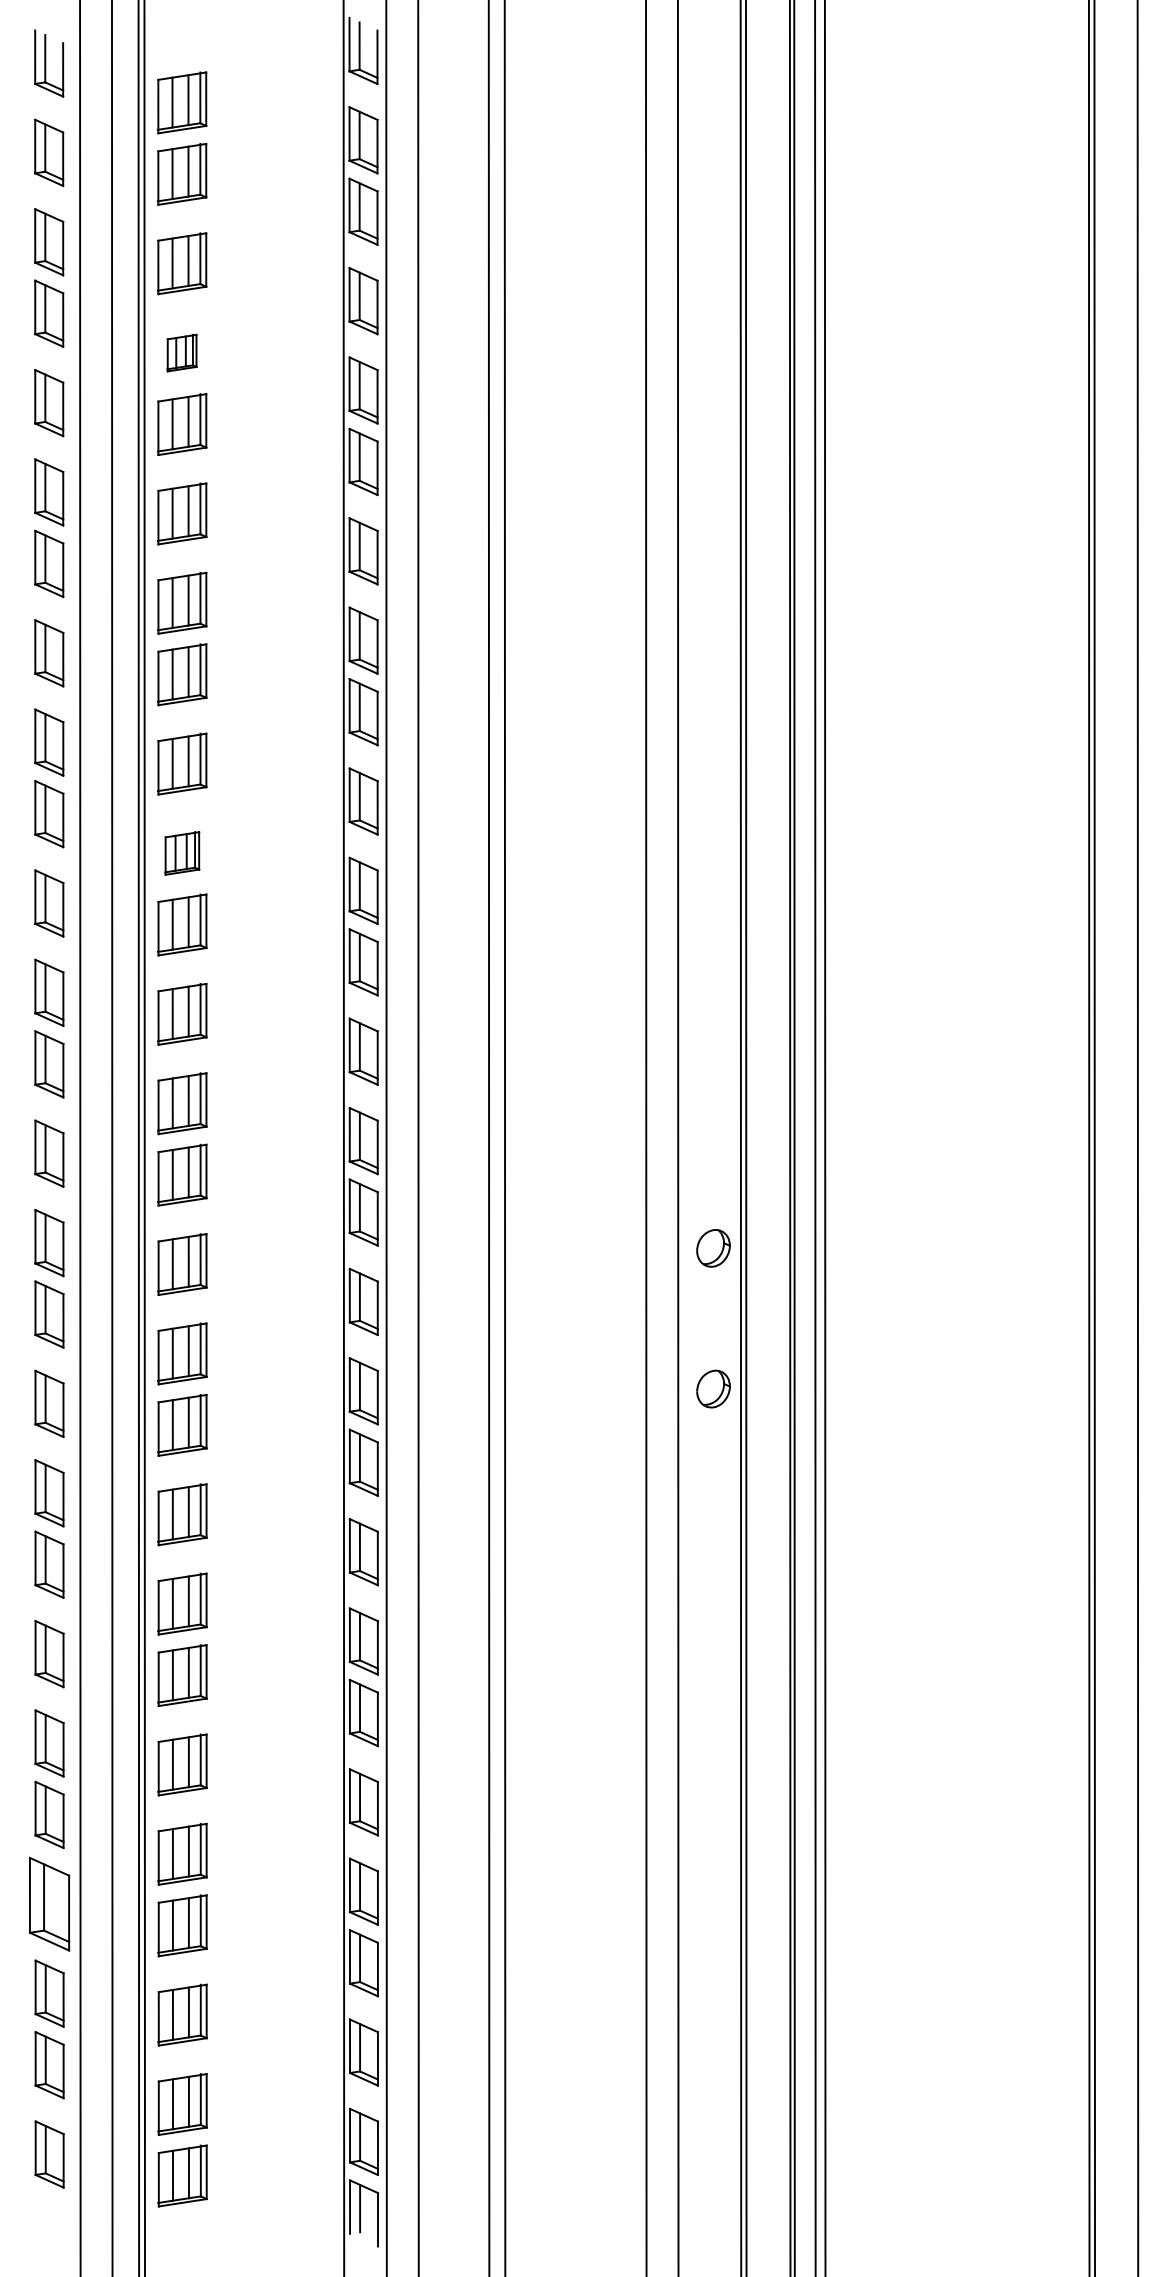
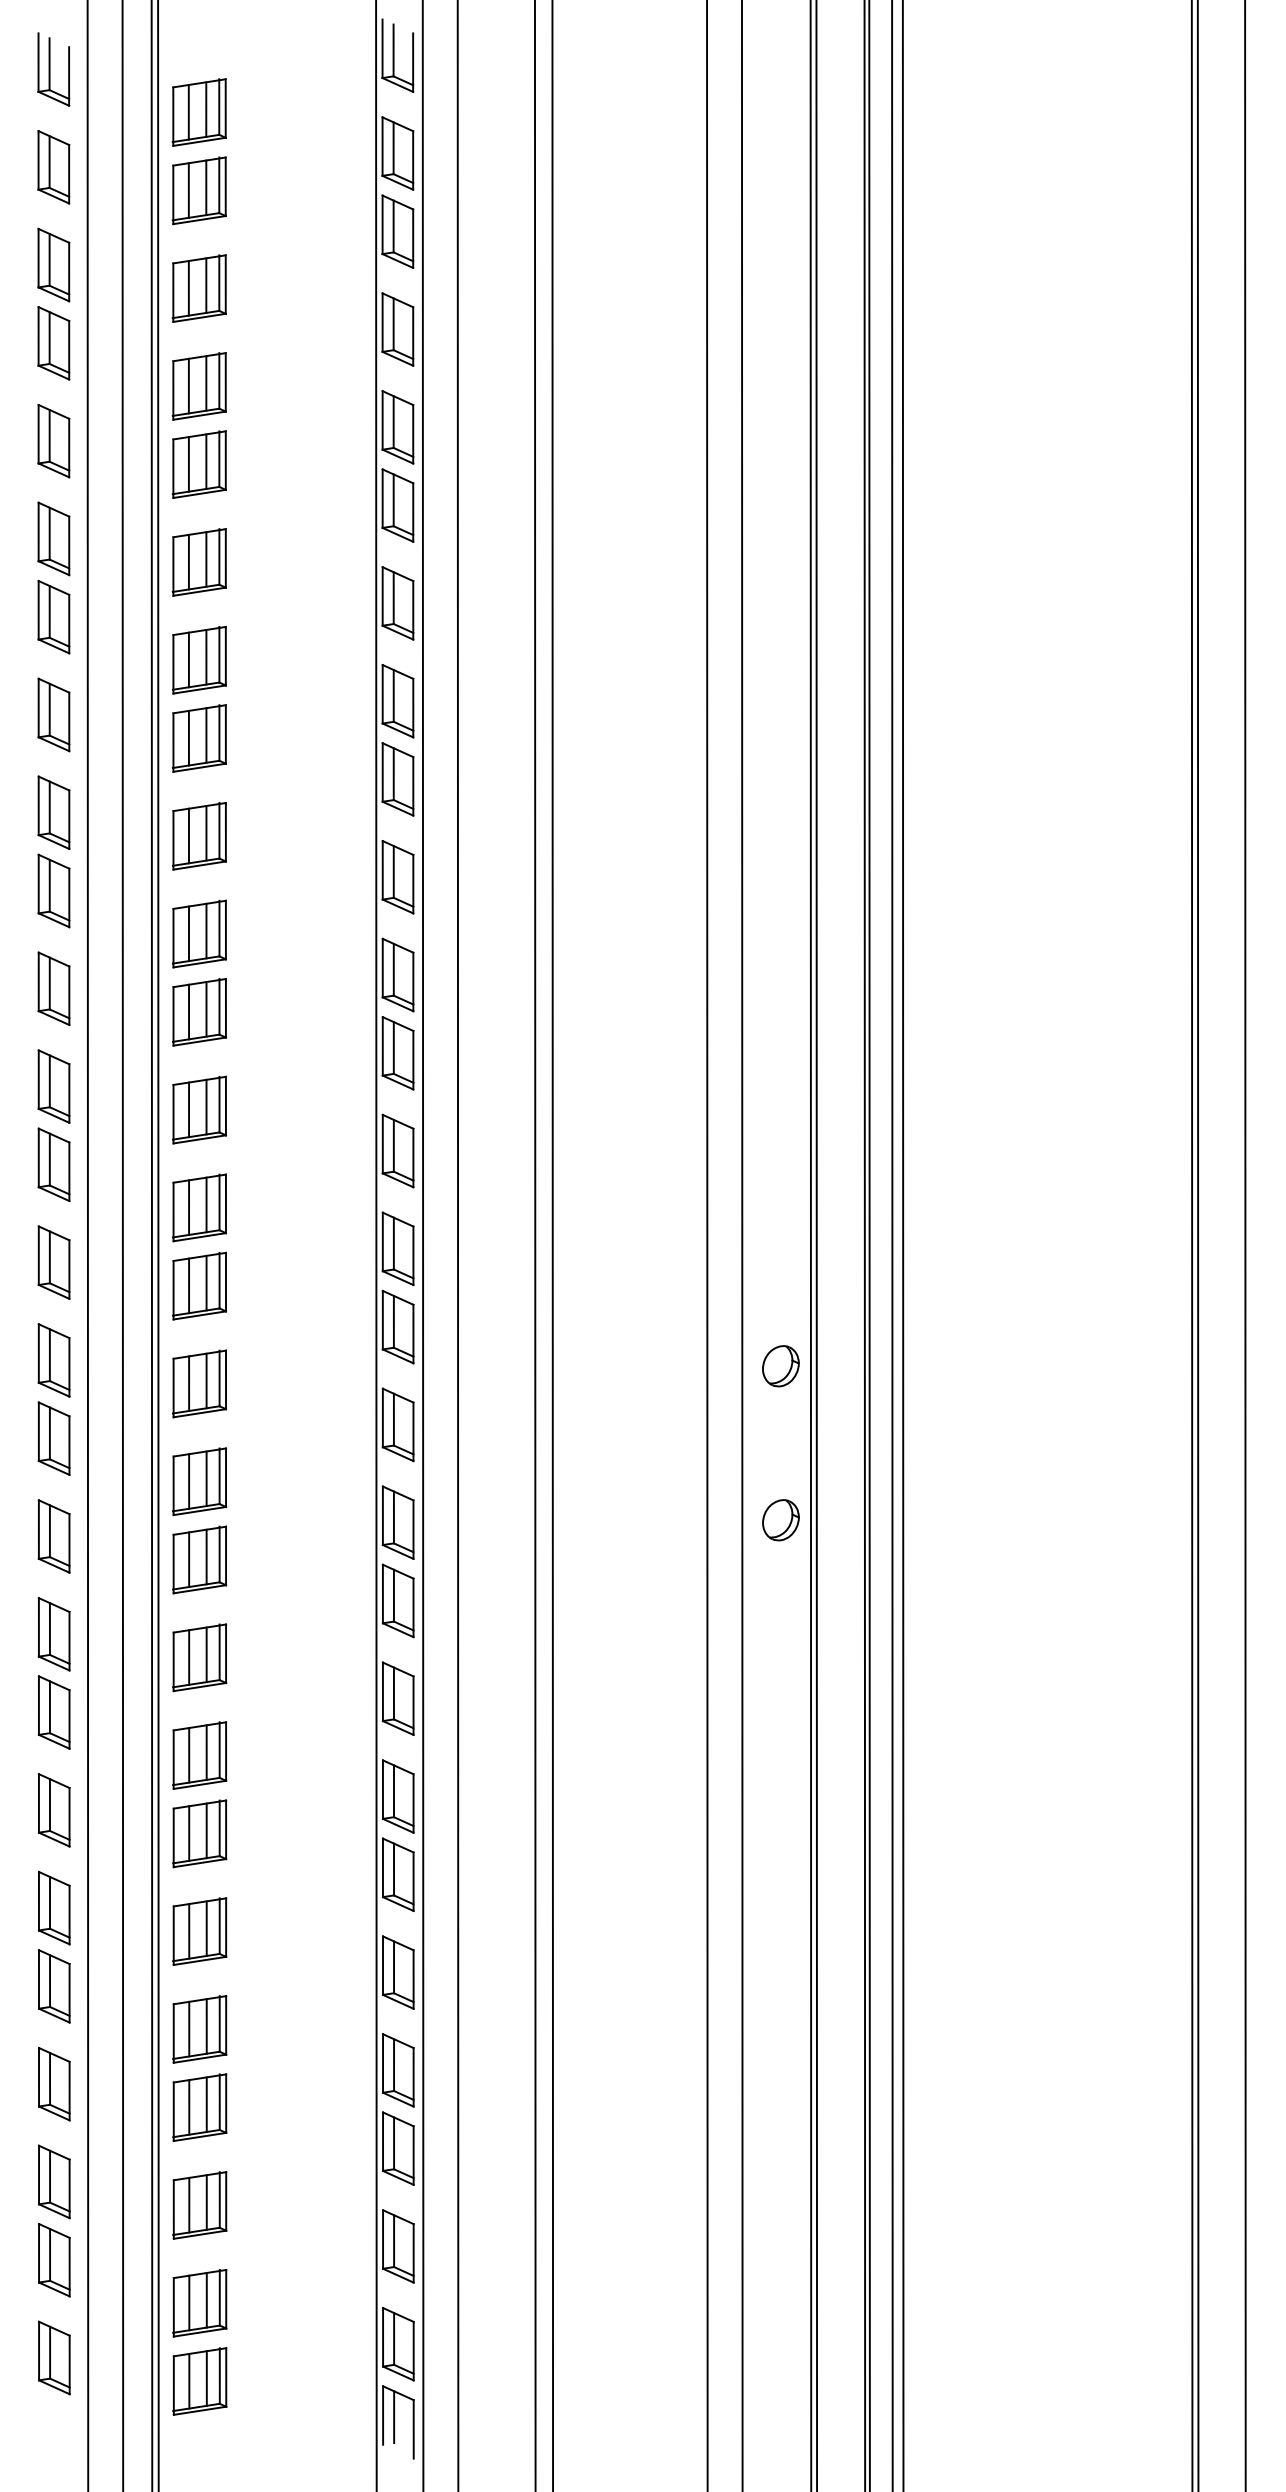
part: (181, 353) -> (198, 386), size x1.67
part: (182, 852) -> (199, 933), size x1.43
part: (49, 1904) -> (54, 2084), size x0.71

